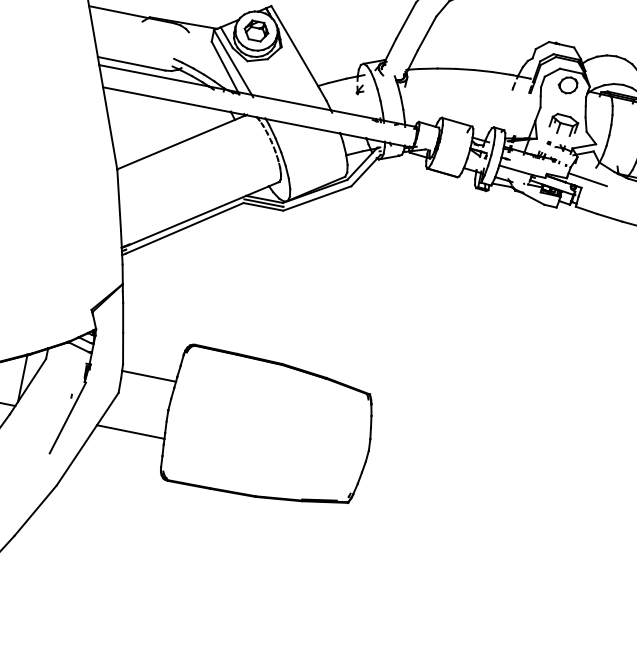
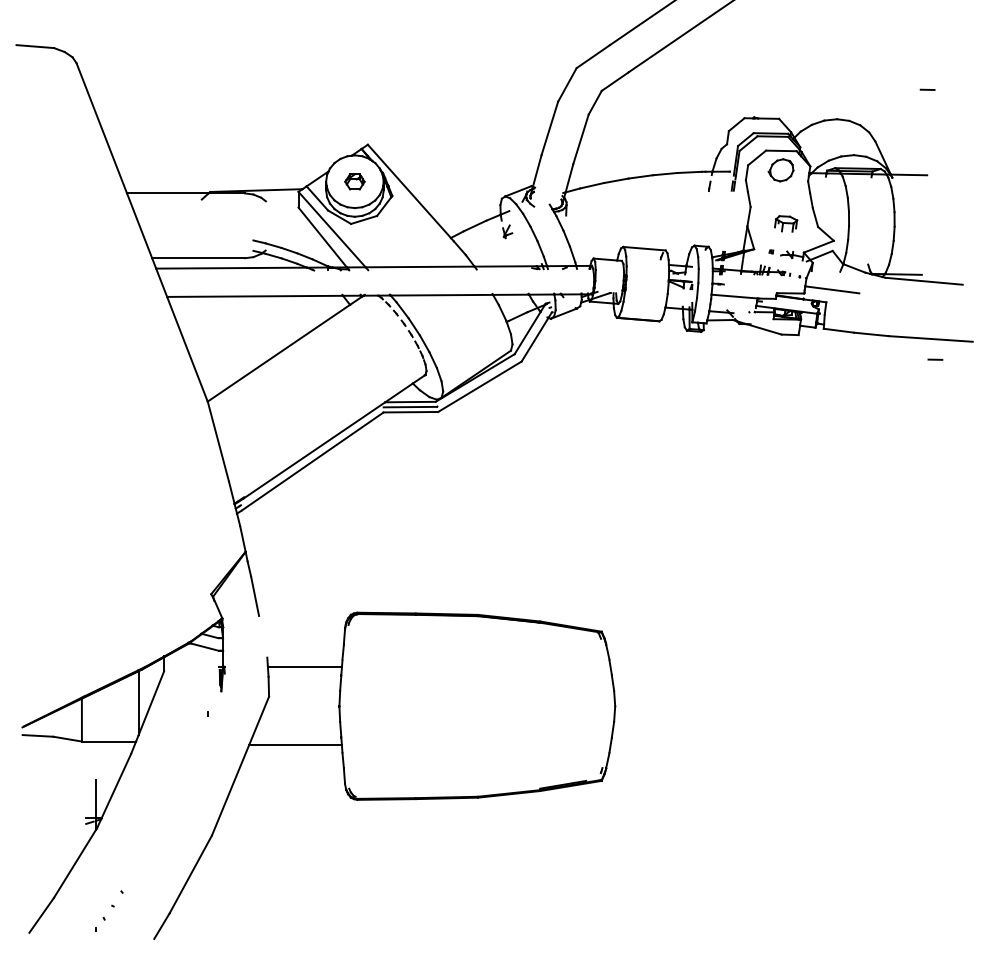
part: (256, 30) -> (354, 181), size x0.6
part: (563, 124) -> (785, 223), size x0.6
line: (123, 348) -> (263, 636), removed
line: (67, 418) -> (208, 743), removed

